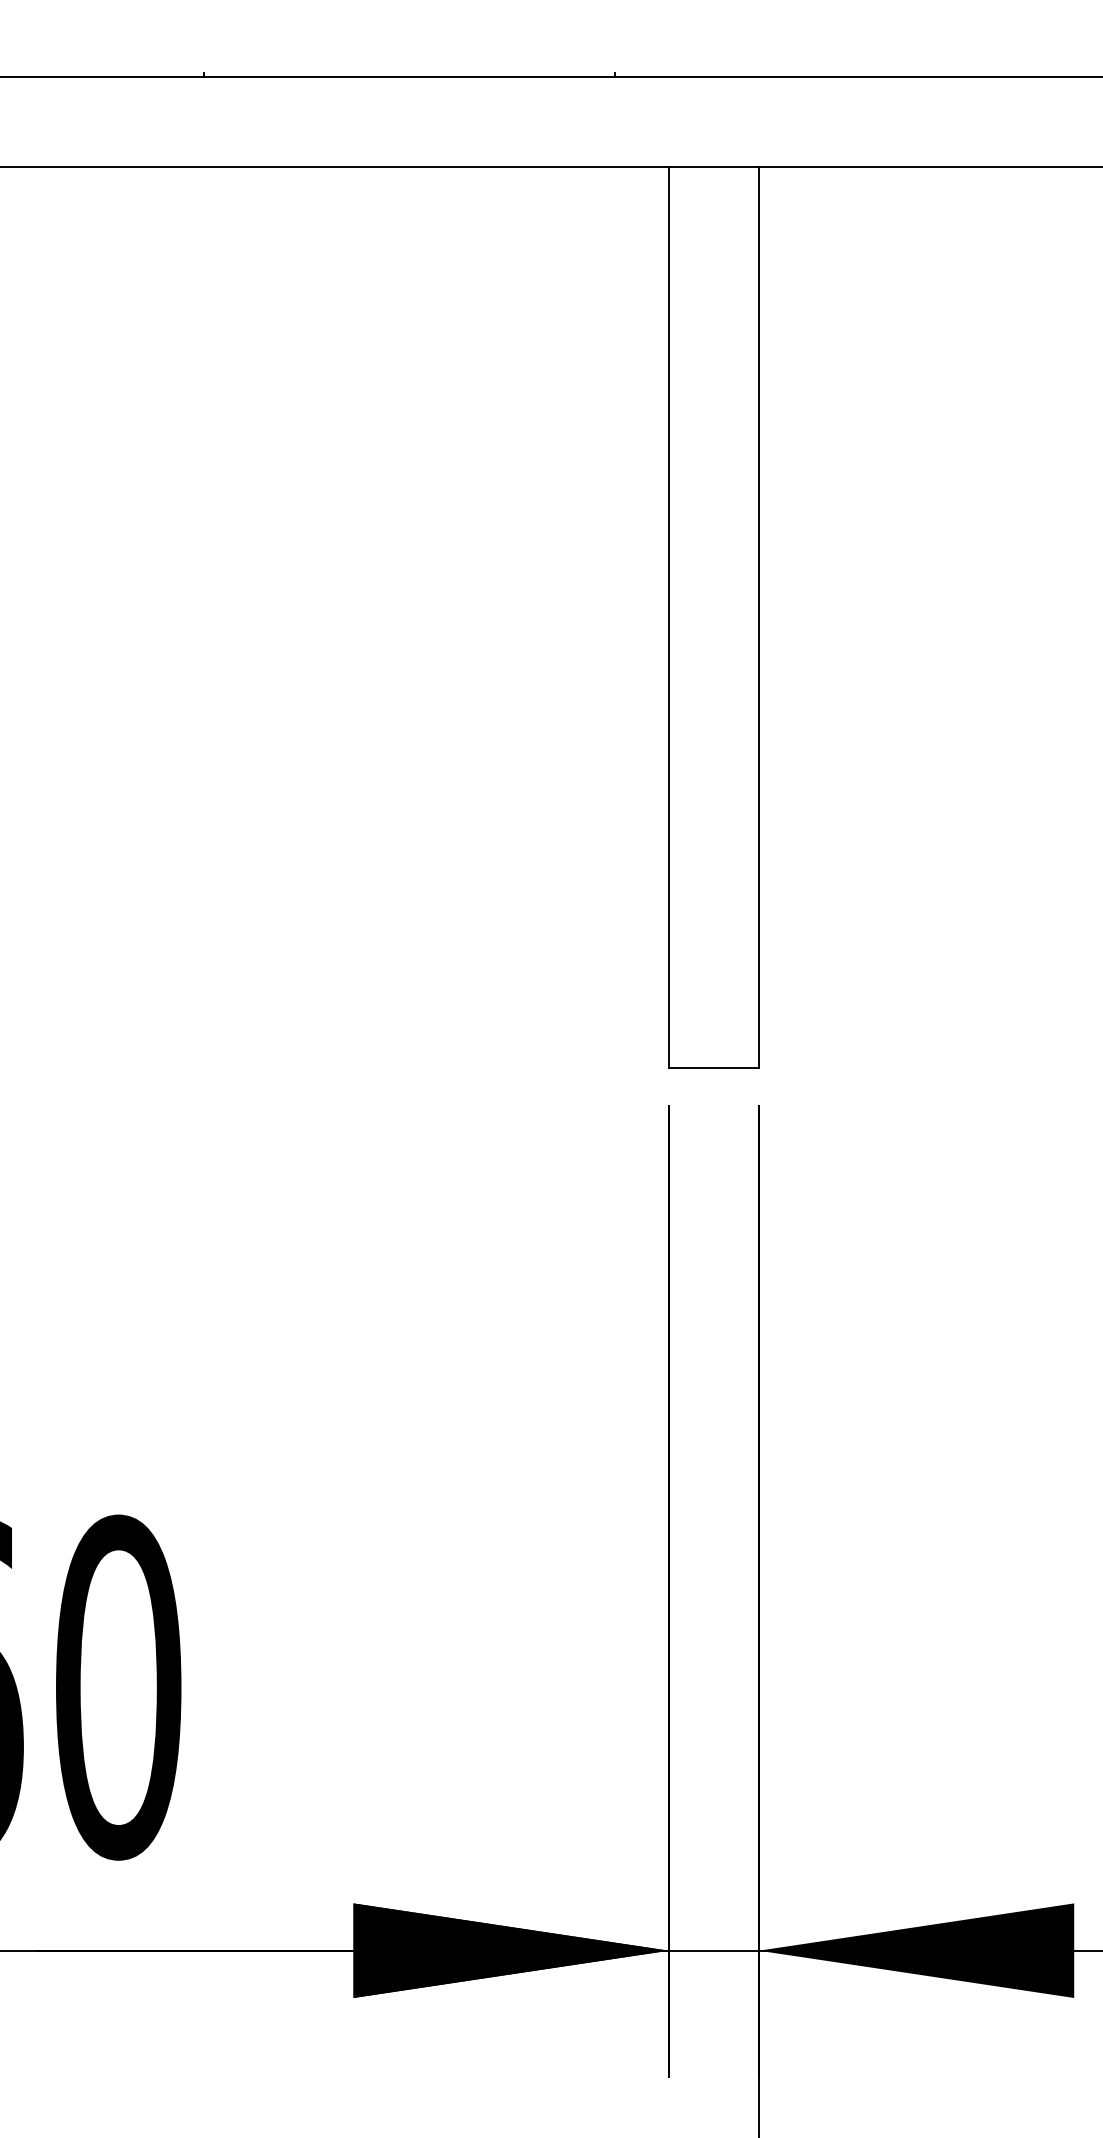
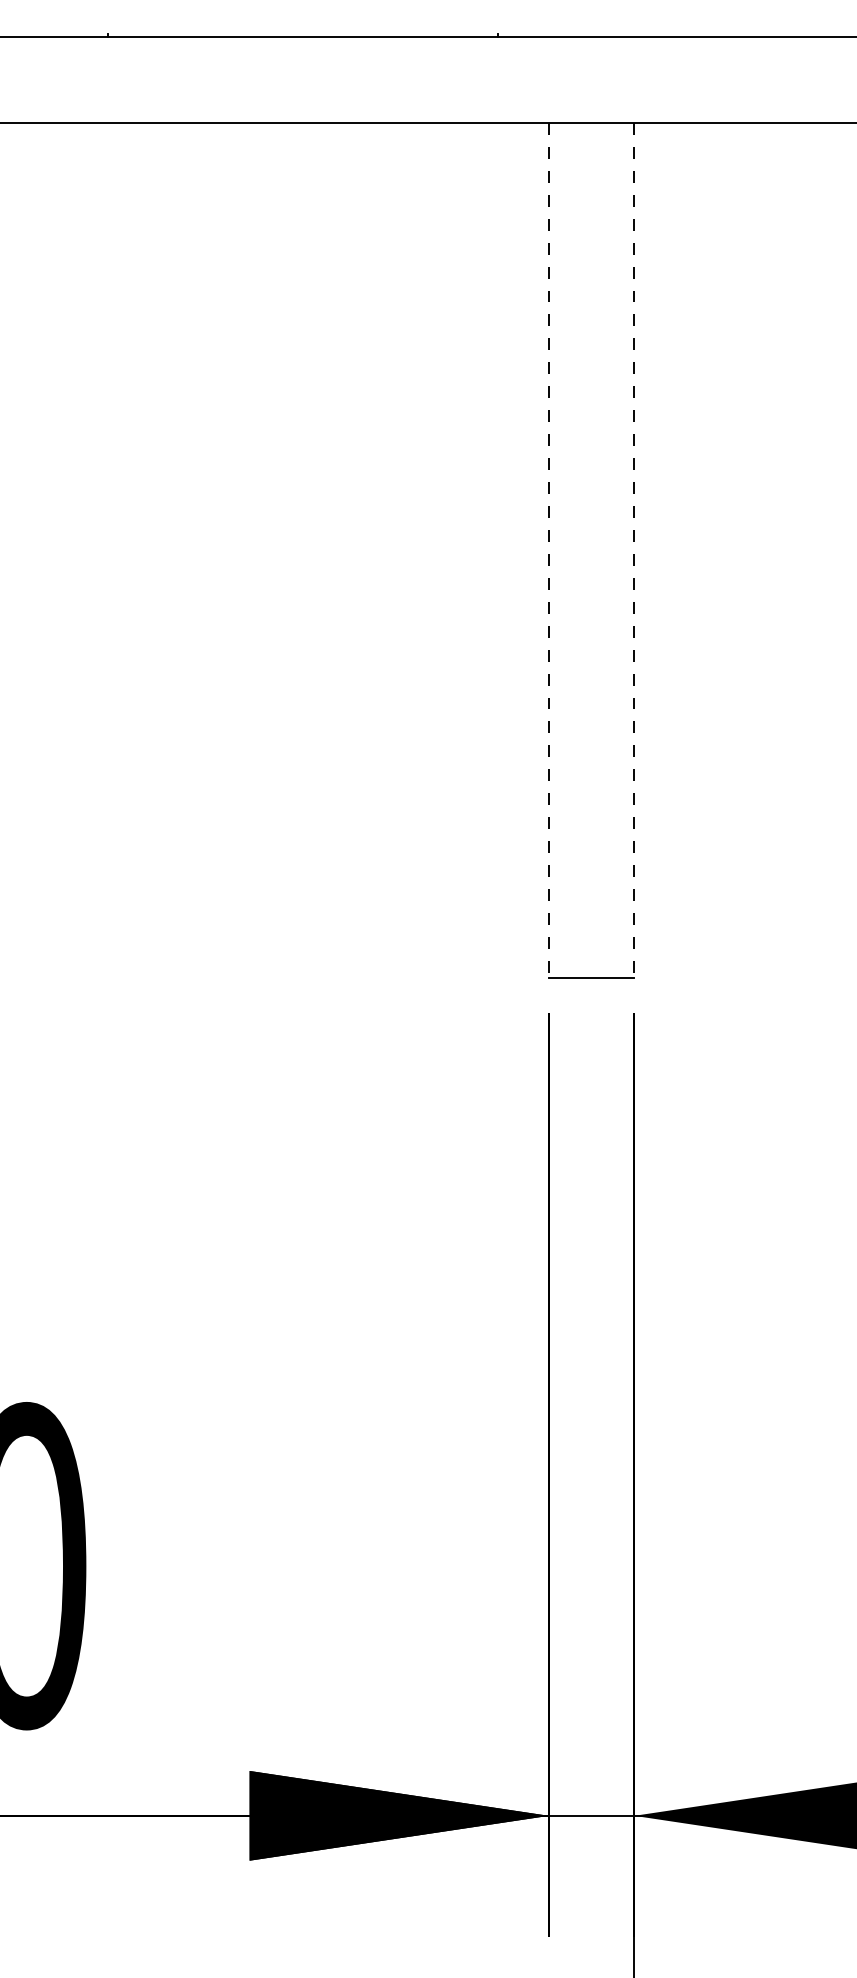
line: (668, 617) -> (548, 550), solid -> dashed
line: (758, 617) -> (634, 550), solid -> dashed

